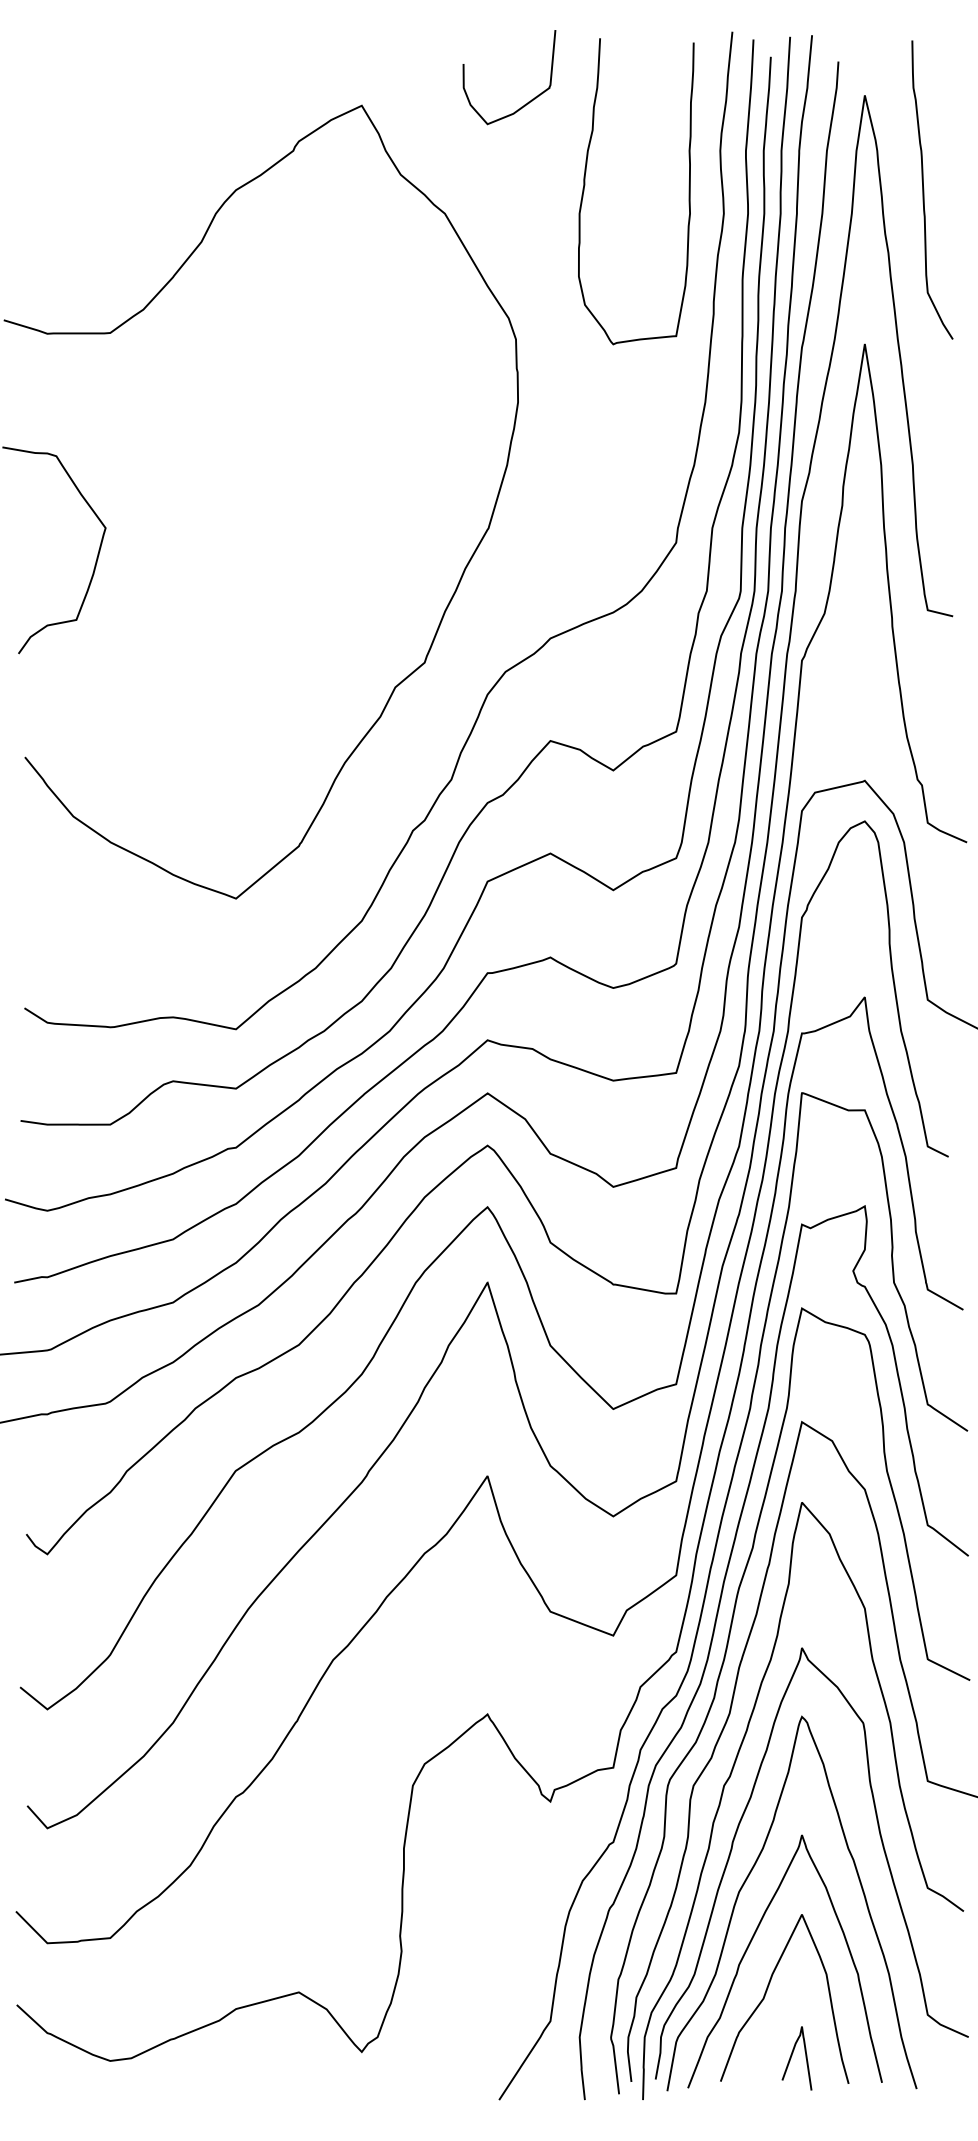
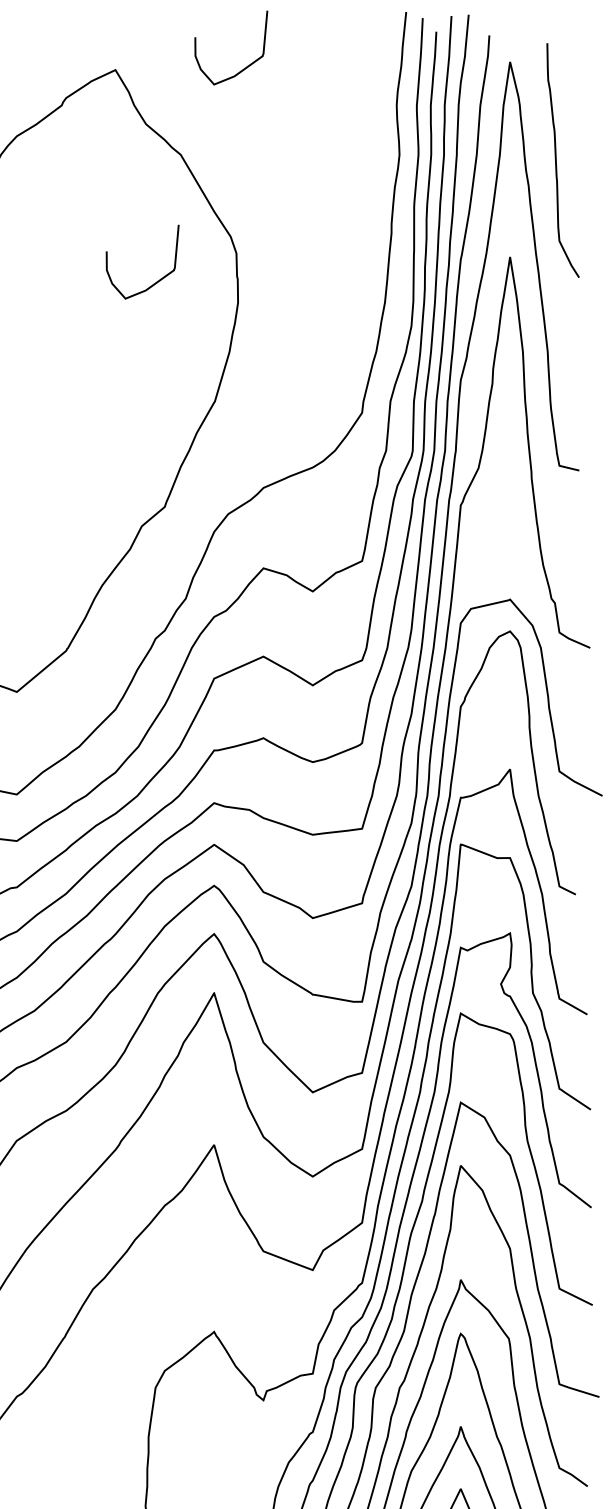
curve: (585, 185) -> (290, 132), removed
curve: (924, 189) -> (556, 160), moved
curve: (415, 374) -> (157, 280), added

